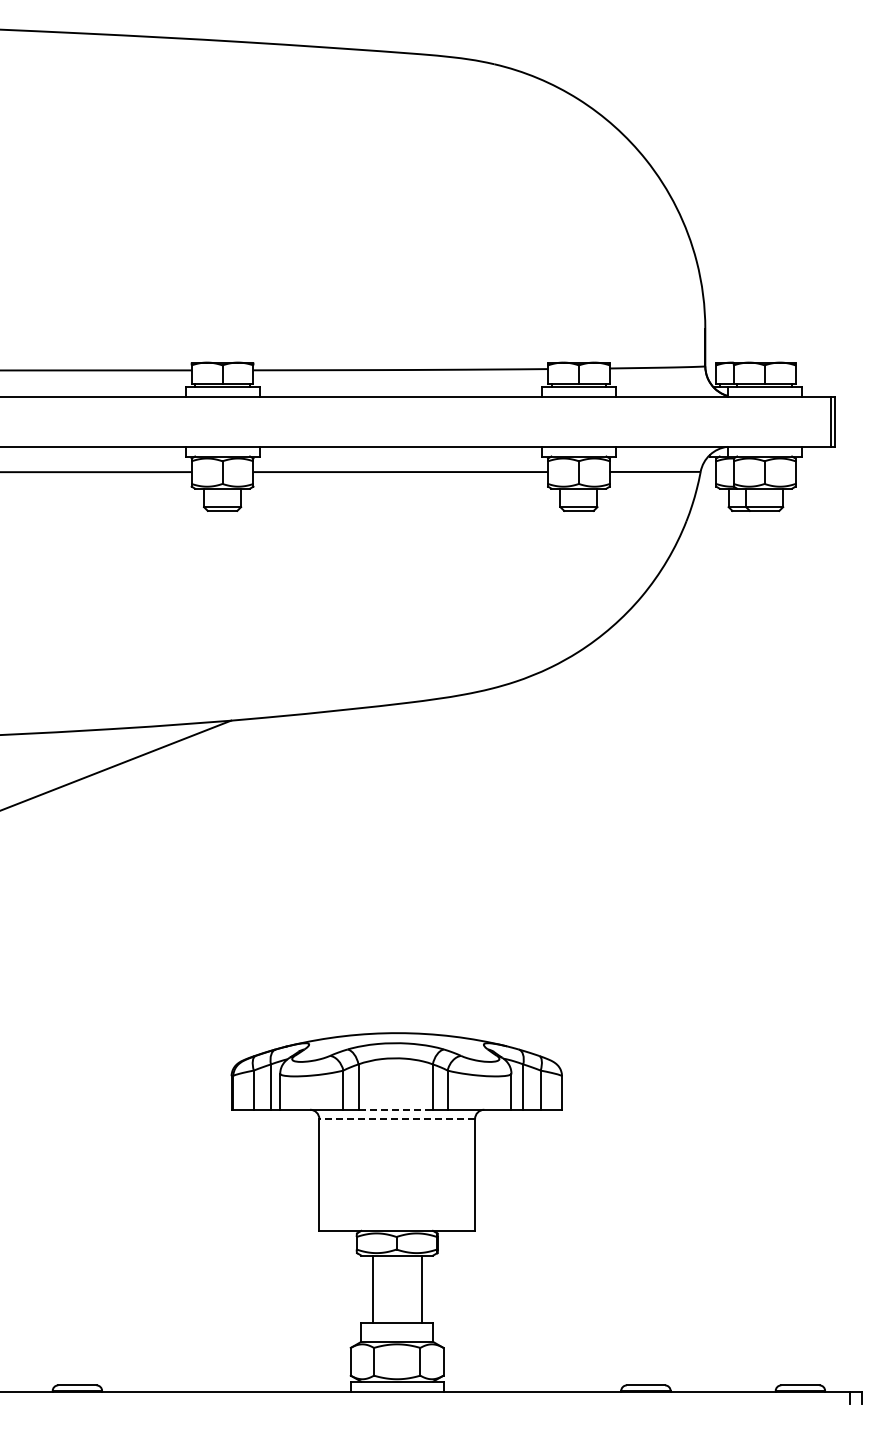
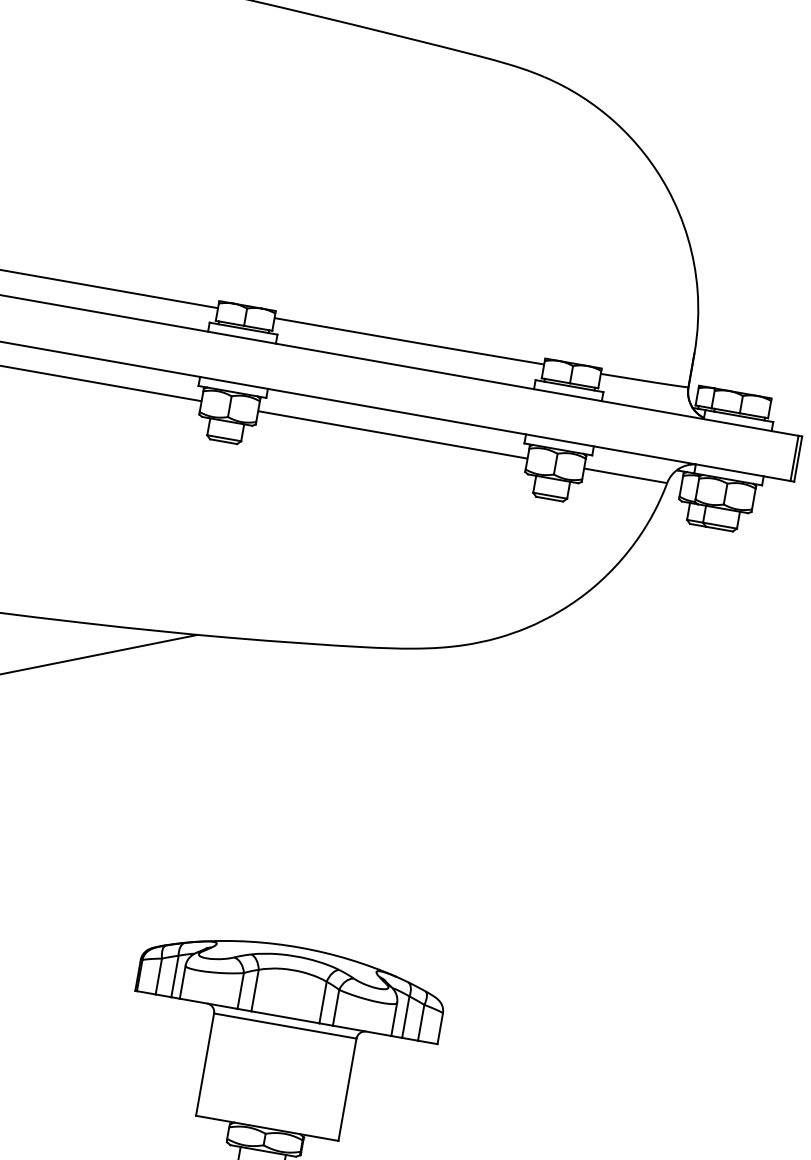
line: (396, 1109) -> (286, 1017), dashed -> solid
line: (397, 1119) -> (285, 1026), dashed -> solid

